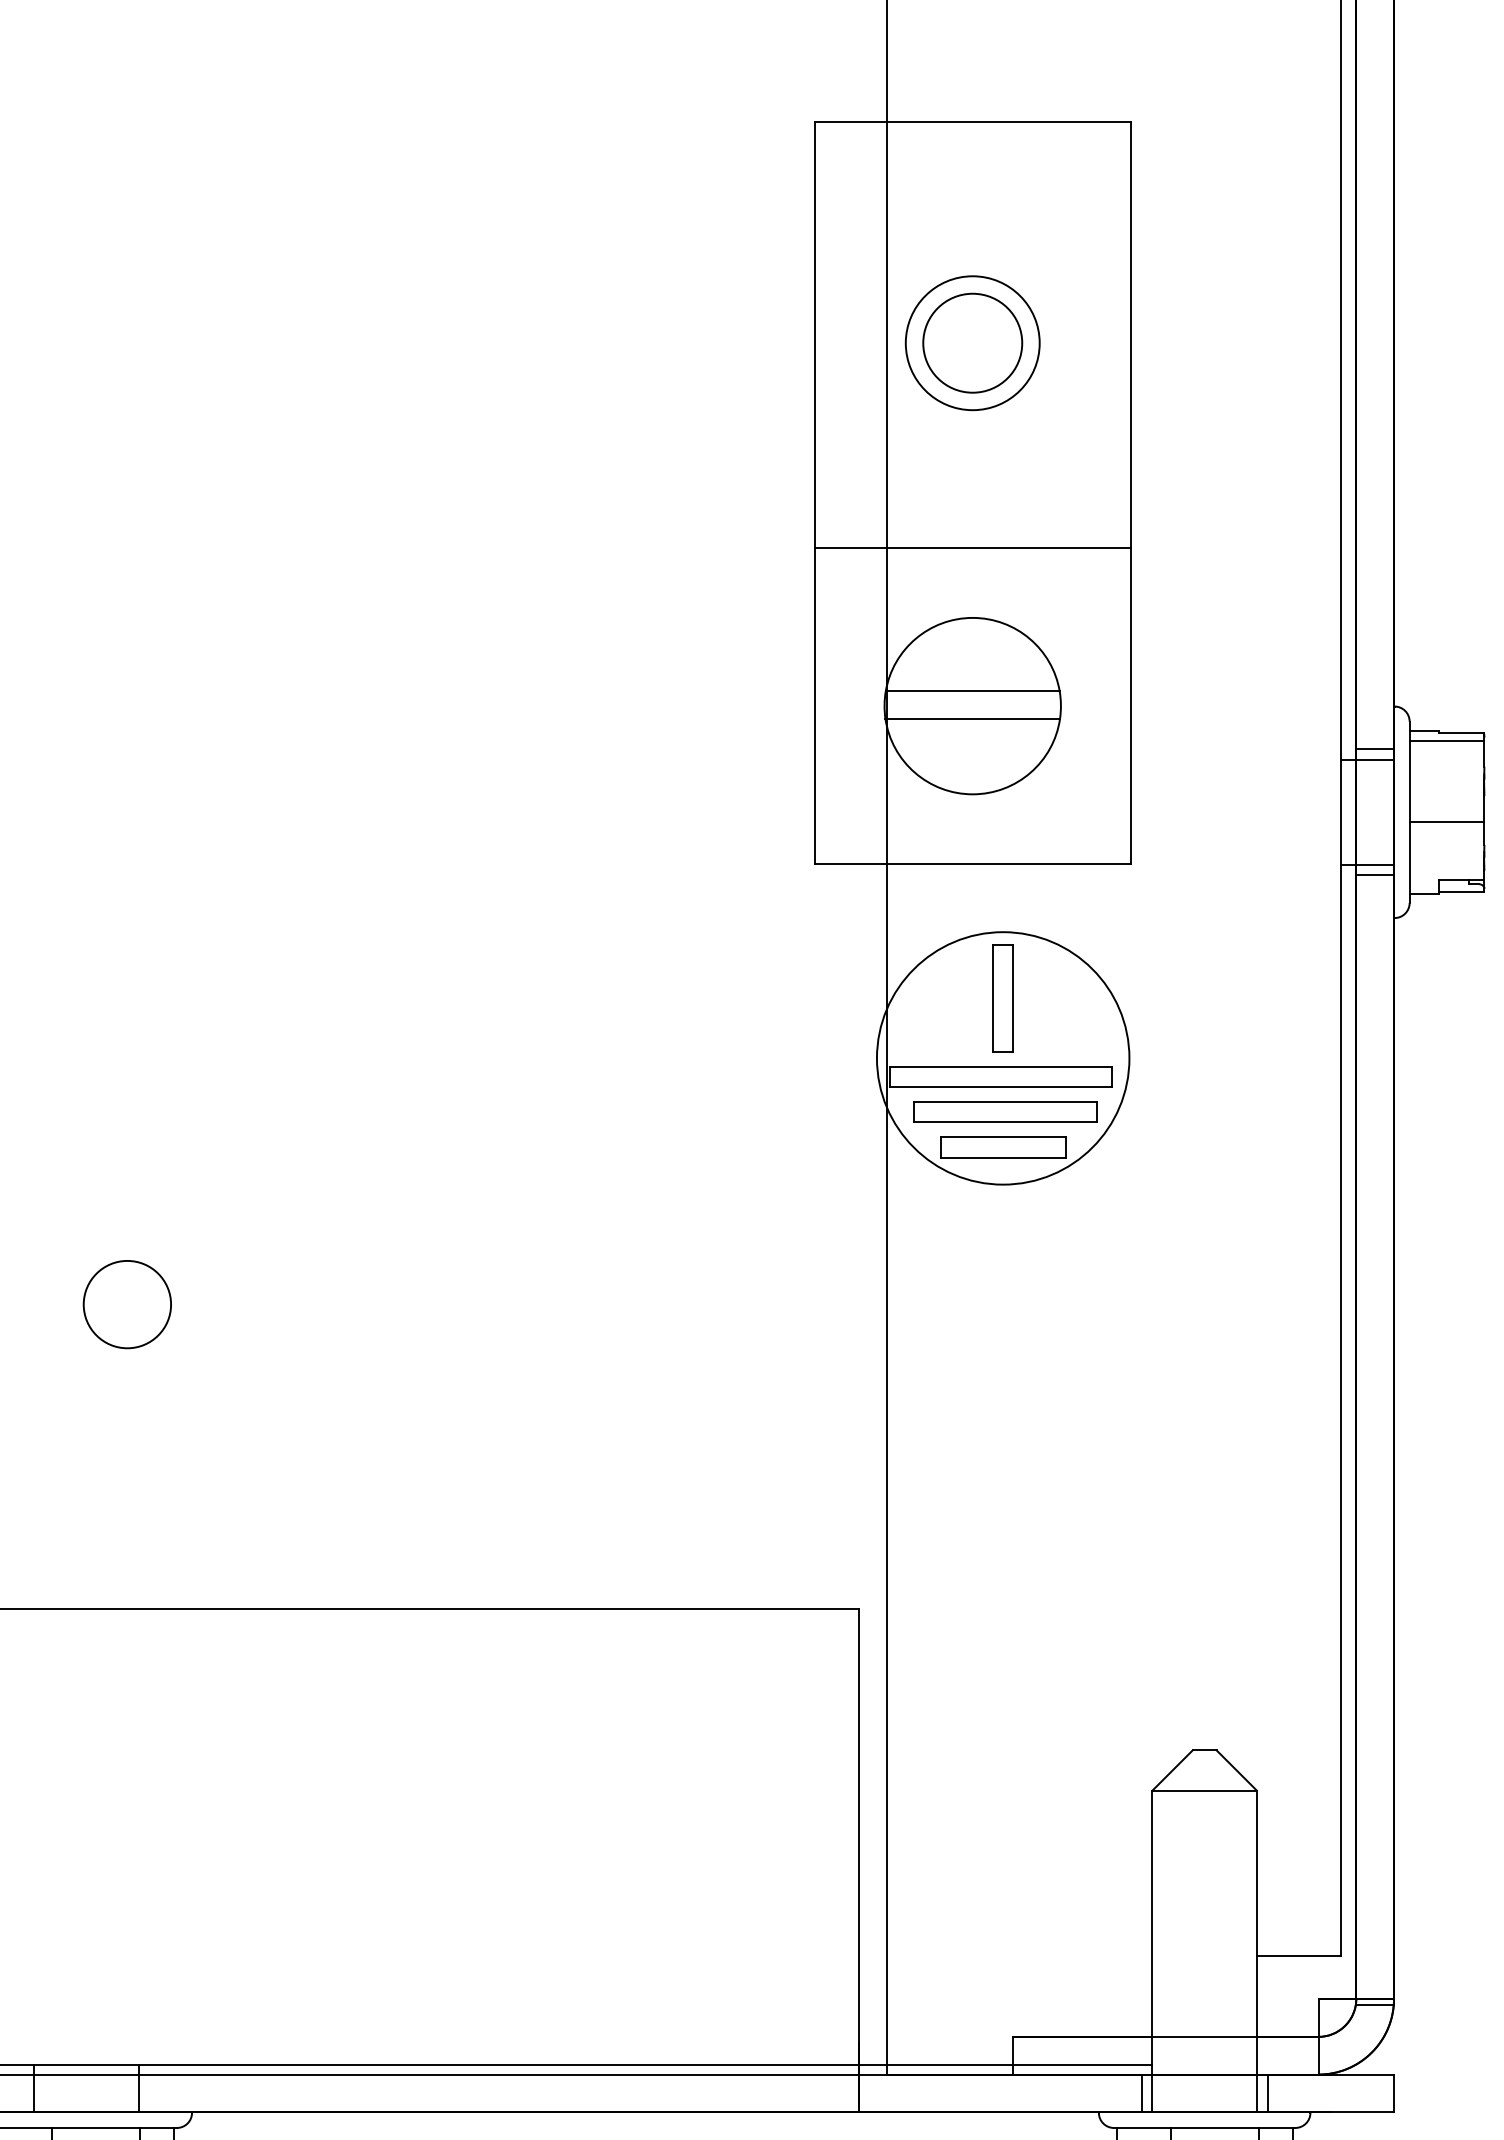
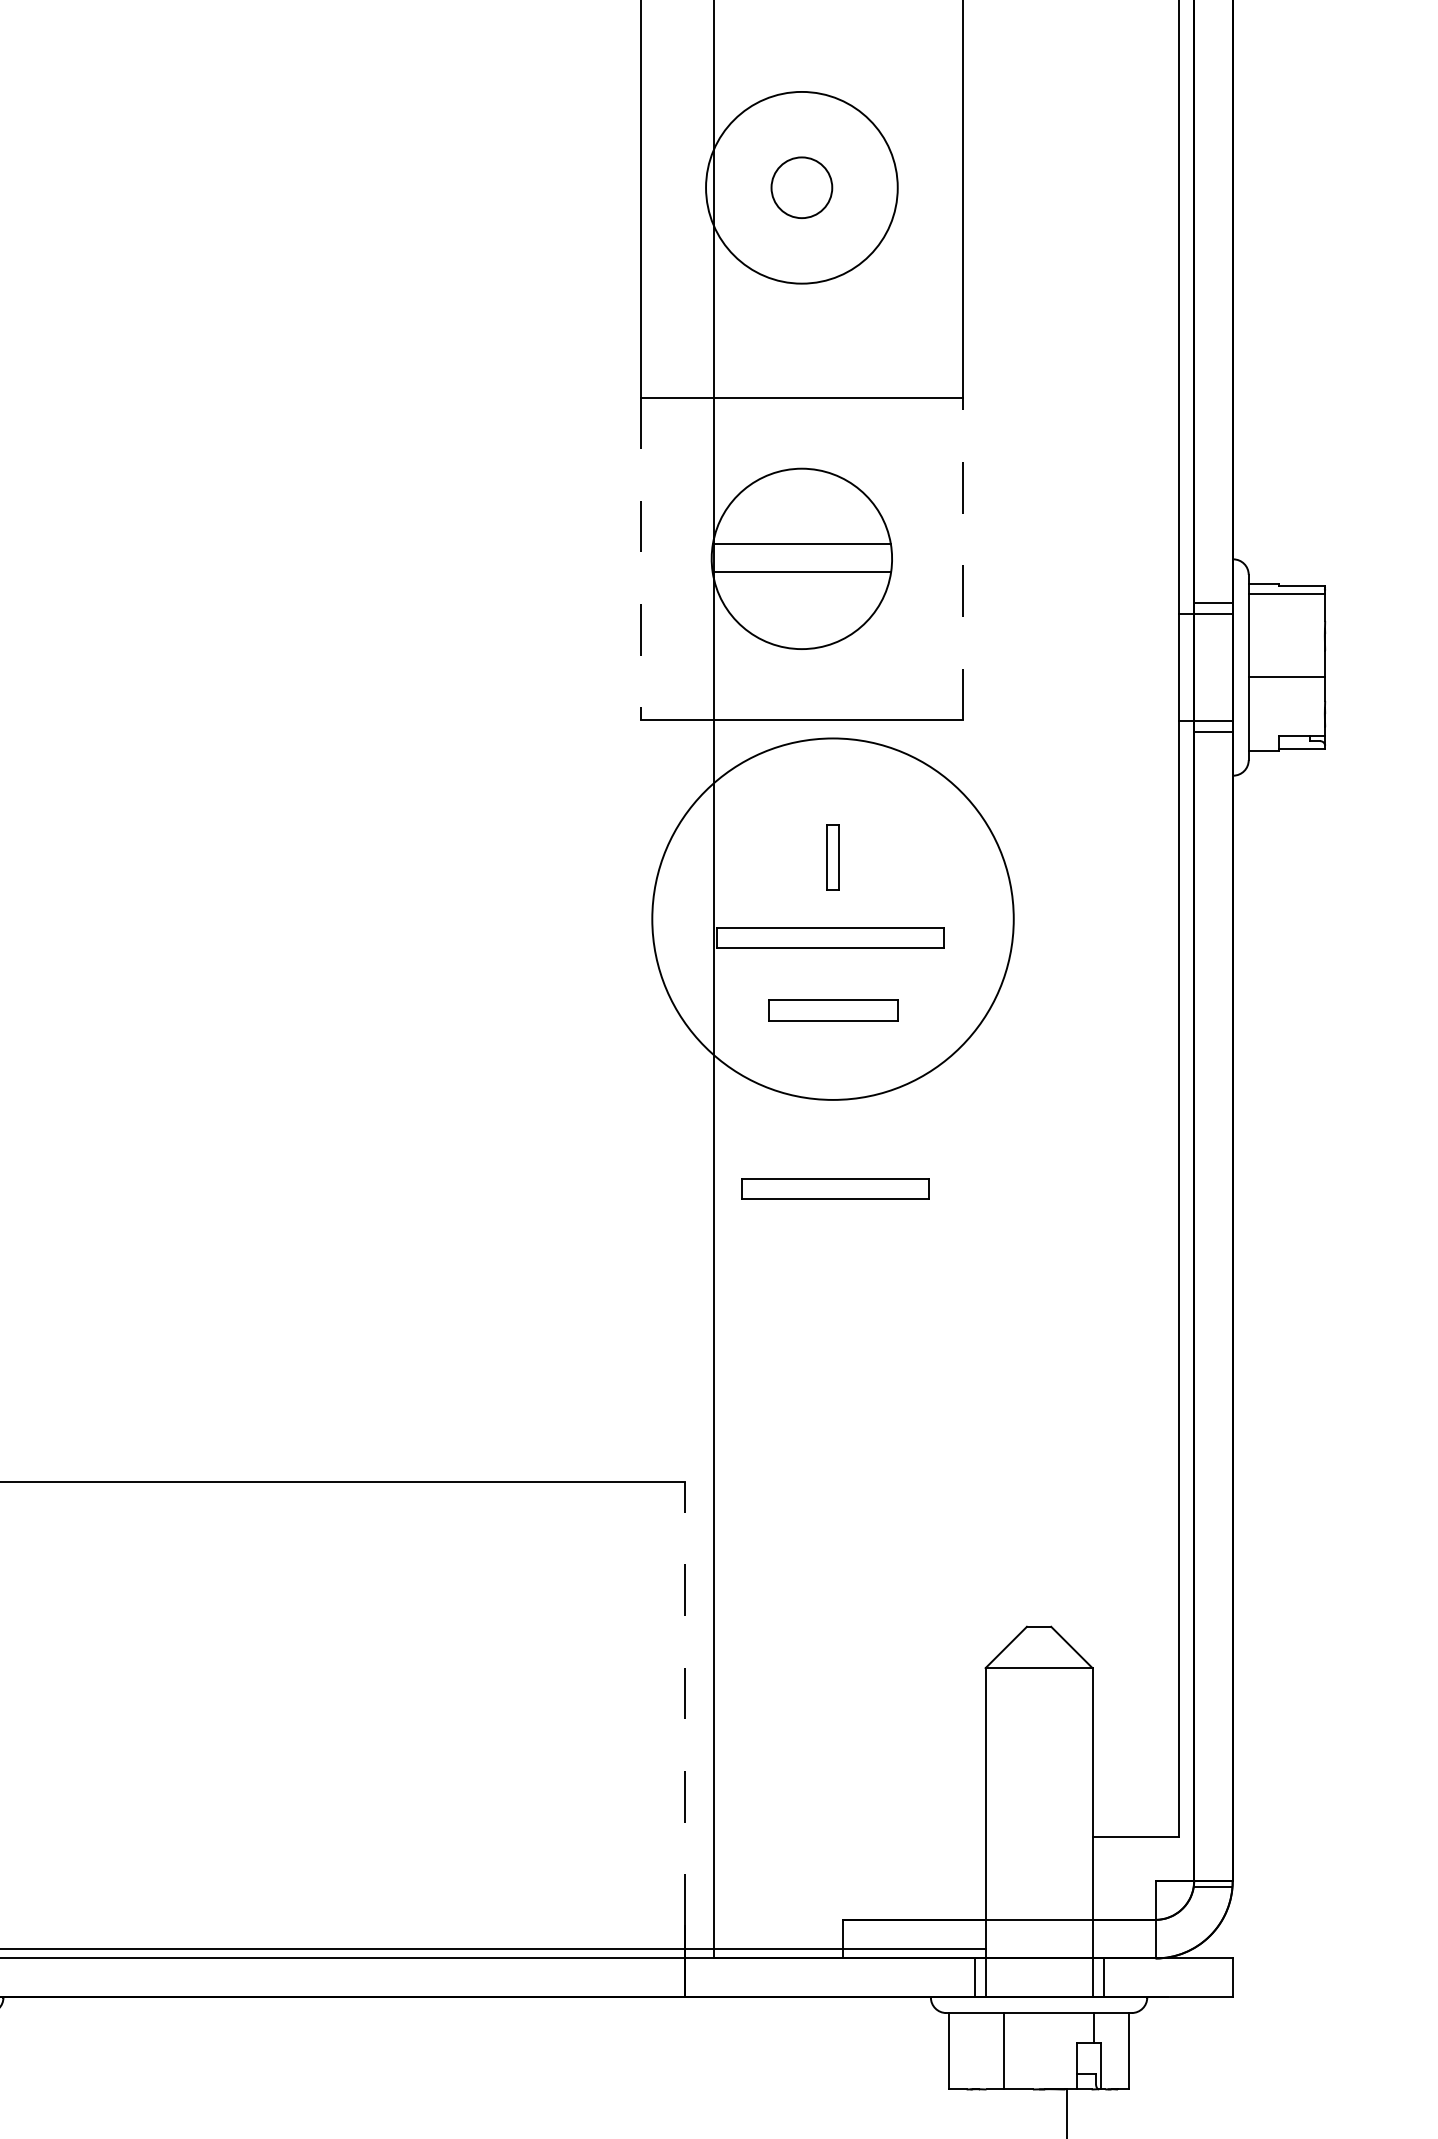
circle: (972, 342) -> (801, 187), size x0.6
circle: (972, 343) -> (801, 188), size x1.4
line: (814, 706) -> (640, 559), solid -> dashed
line: (1130, 706) -> (963, 559), solid -> dashed
part: (1002, 998) -> (832, 857), size x0.6
circle: (1002, 1058) -> (832, 919), size x1.4
part: (1005, 1111) -> (835, 1188), moved
line: (858, 1825) -> (685, 1703), solid -> dashed

